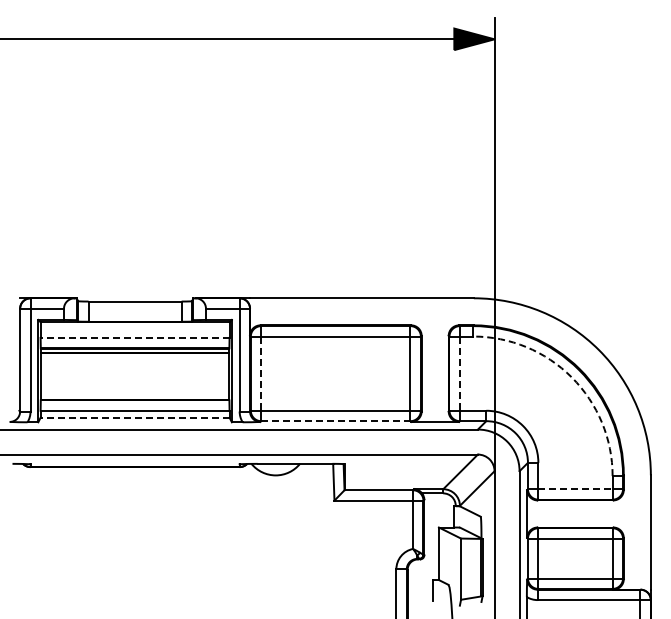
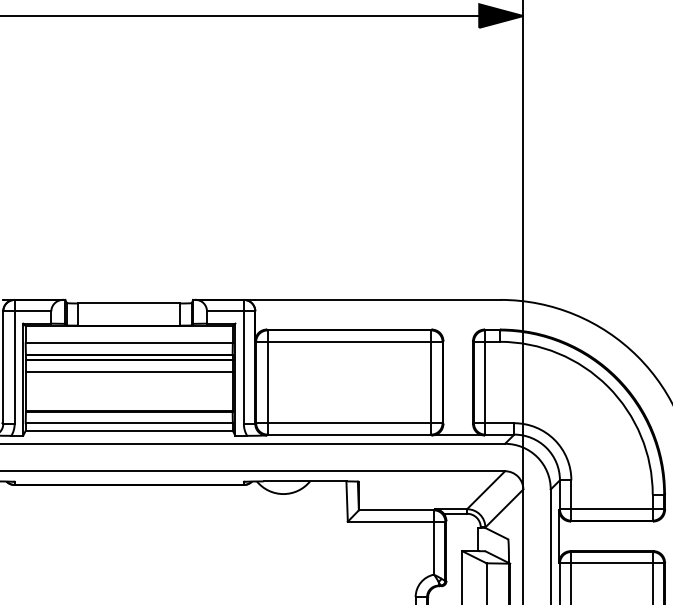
line: (134, 337) -> (128, 342), dashed -> solid
line: (134, 363) -> (128, 371), added
line: (261, 374) -> (267, 383), dashed -> solid
line: (459, 374) -> (484, 383), dashed -> solid
arc: (571, 377) -> (607, 386), dashed -> solid
line: (134, 417) -> (128, 430), dashed -> solid
line: (335, 421) -> (348, 434), dashed -> solid
line: (575, 489) -> (612, 509), dashed -> solid

